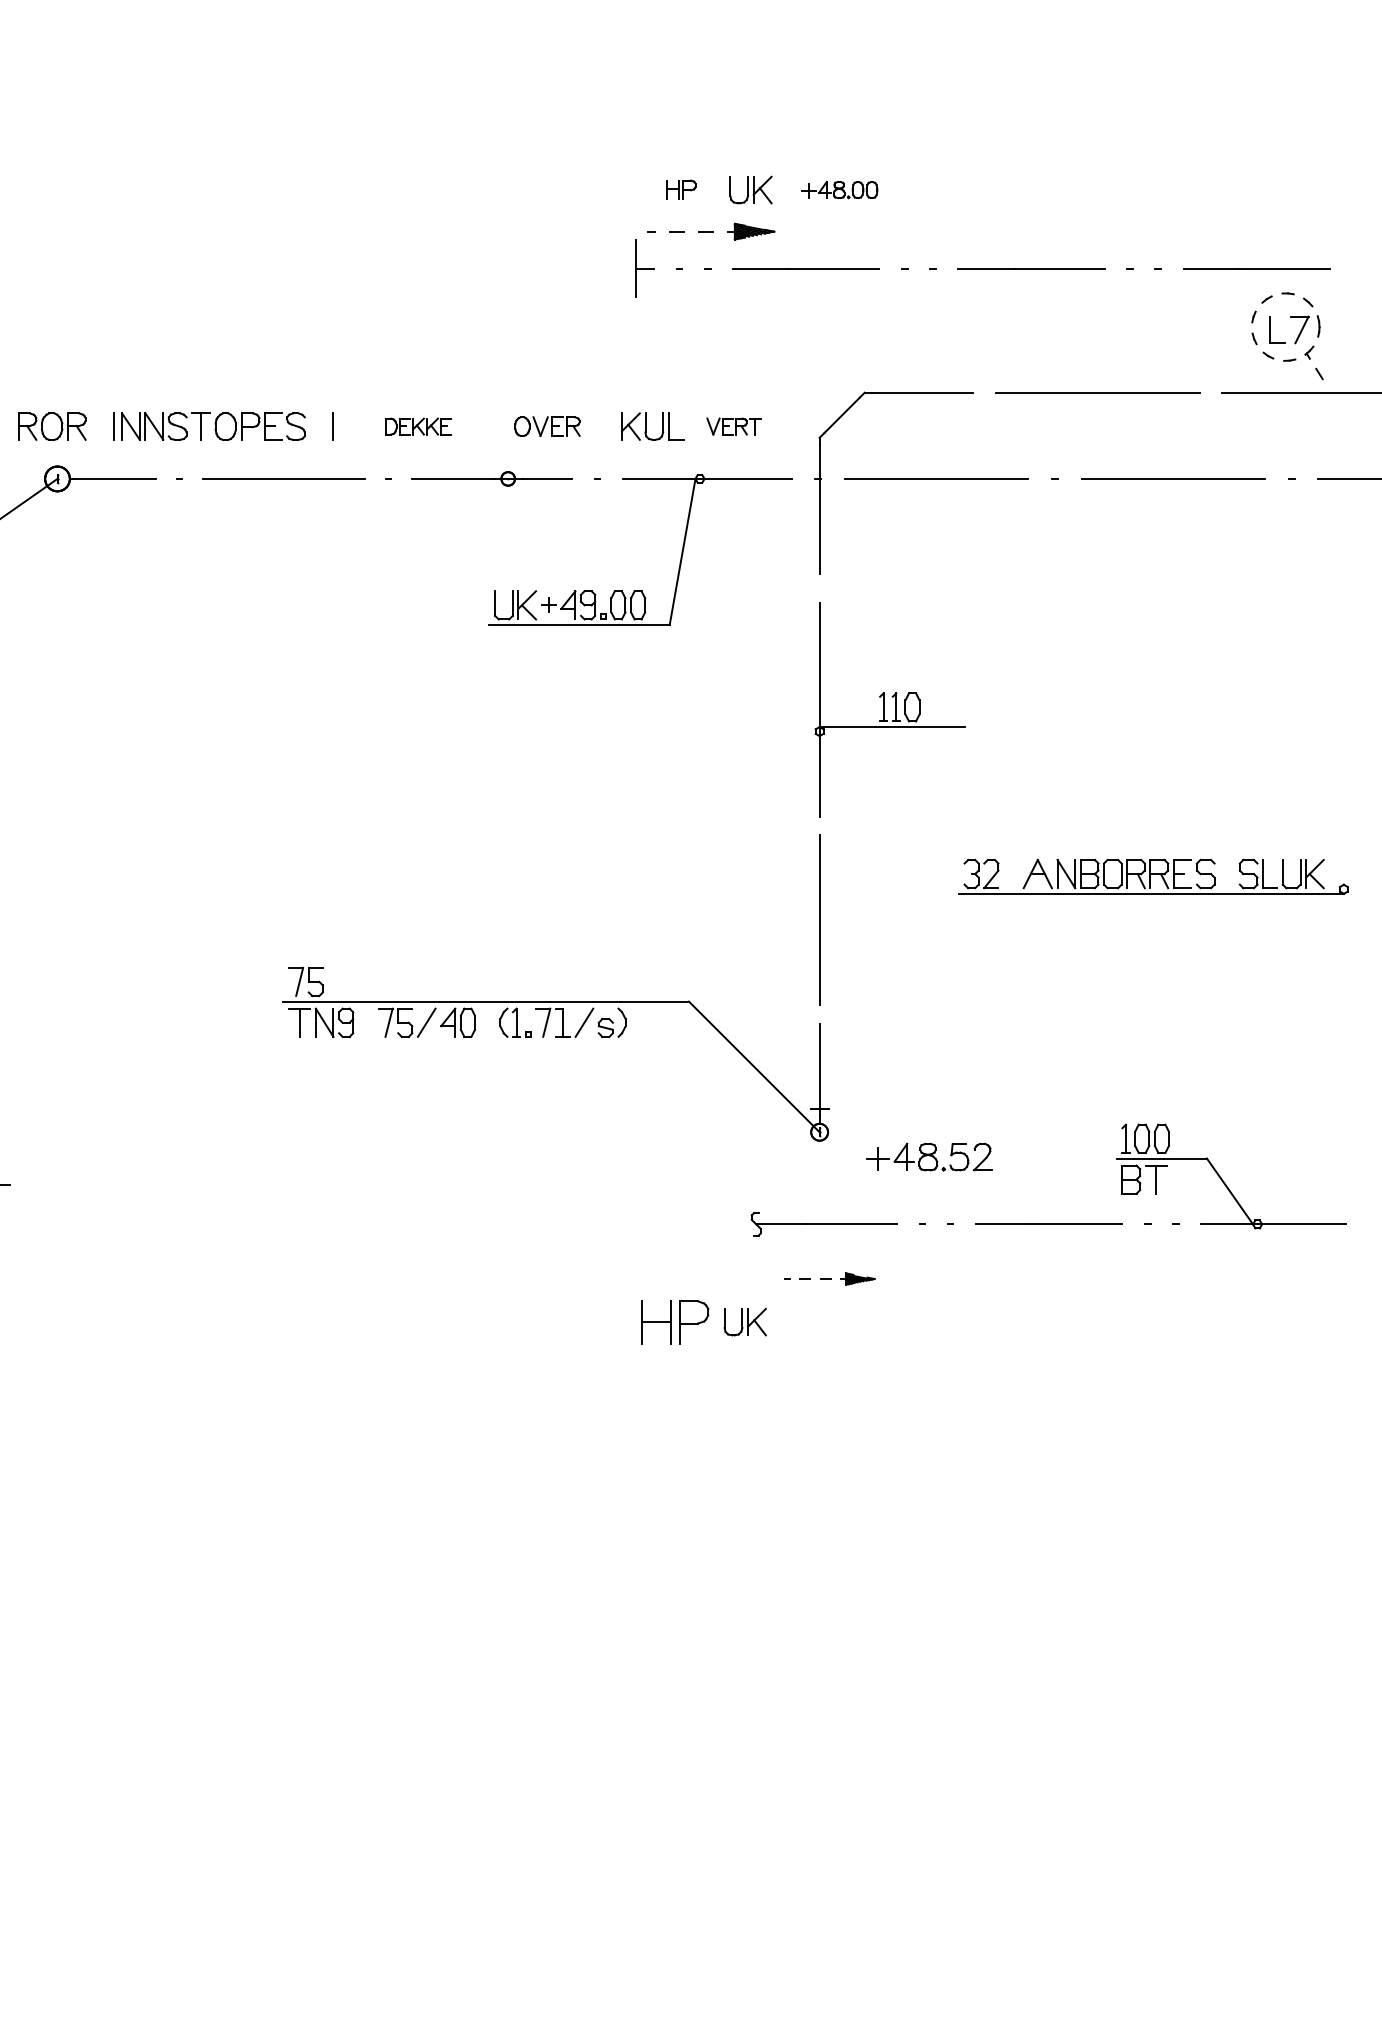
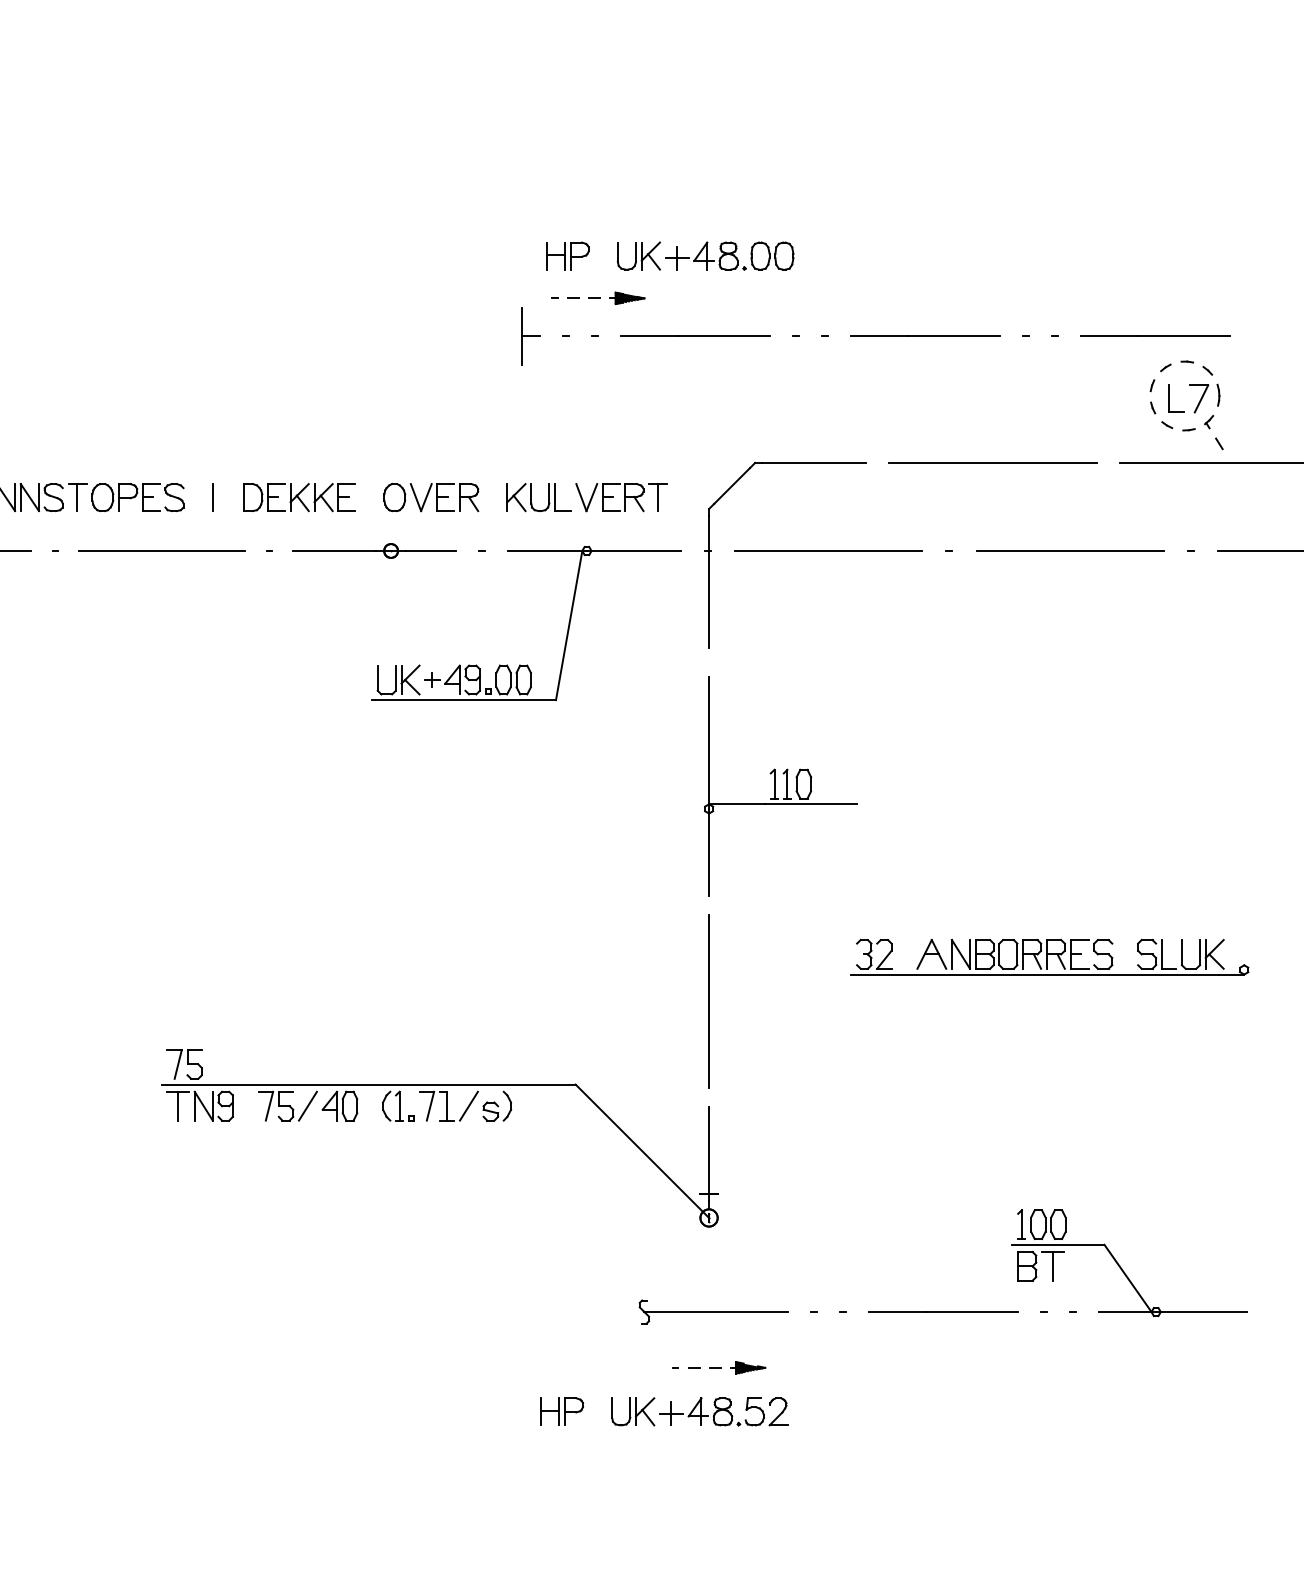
part: (681, 189) -> (568, 255), size x1.43
part: (839, 189) -> (729, 255), size x1.67
part: (711, 230) -> (598, 297), size x0.71
part: (418, 426) -> (299, 497), size x1.67
part: (547, 426) -> (431, 497), size x1.43
part: (733, 426) -> (621, 497), size x1.67
part: (929, 1156) -> (724, 1411), moved
part: (675, 1321) -> (561, 1411), size x0.62

